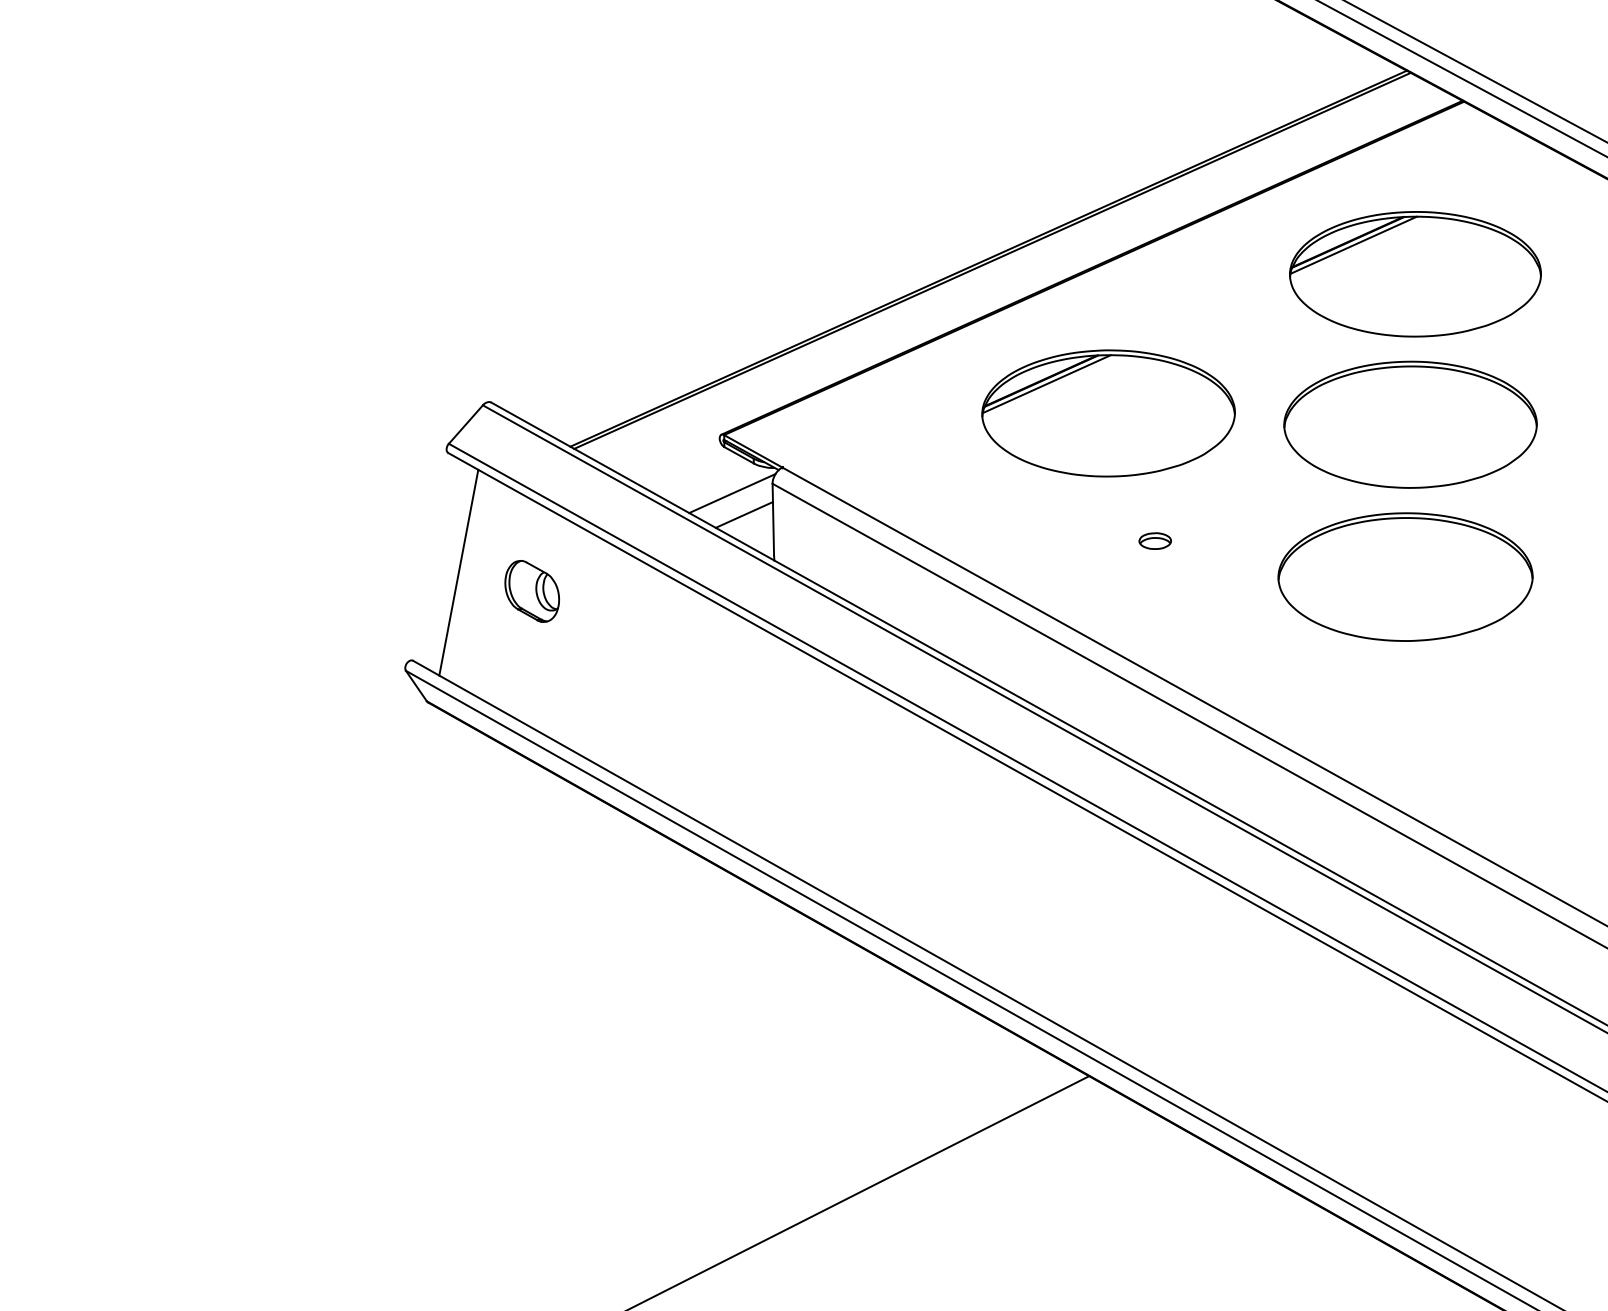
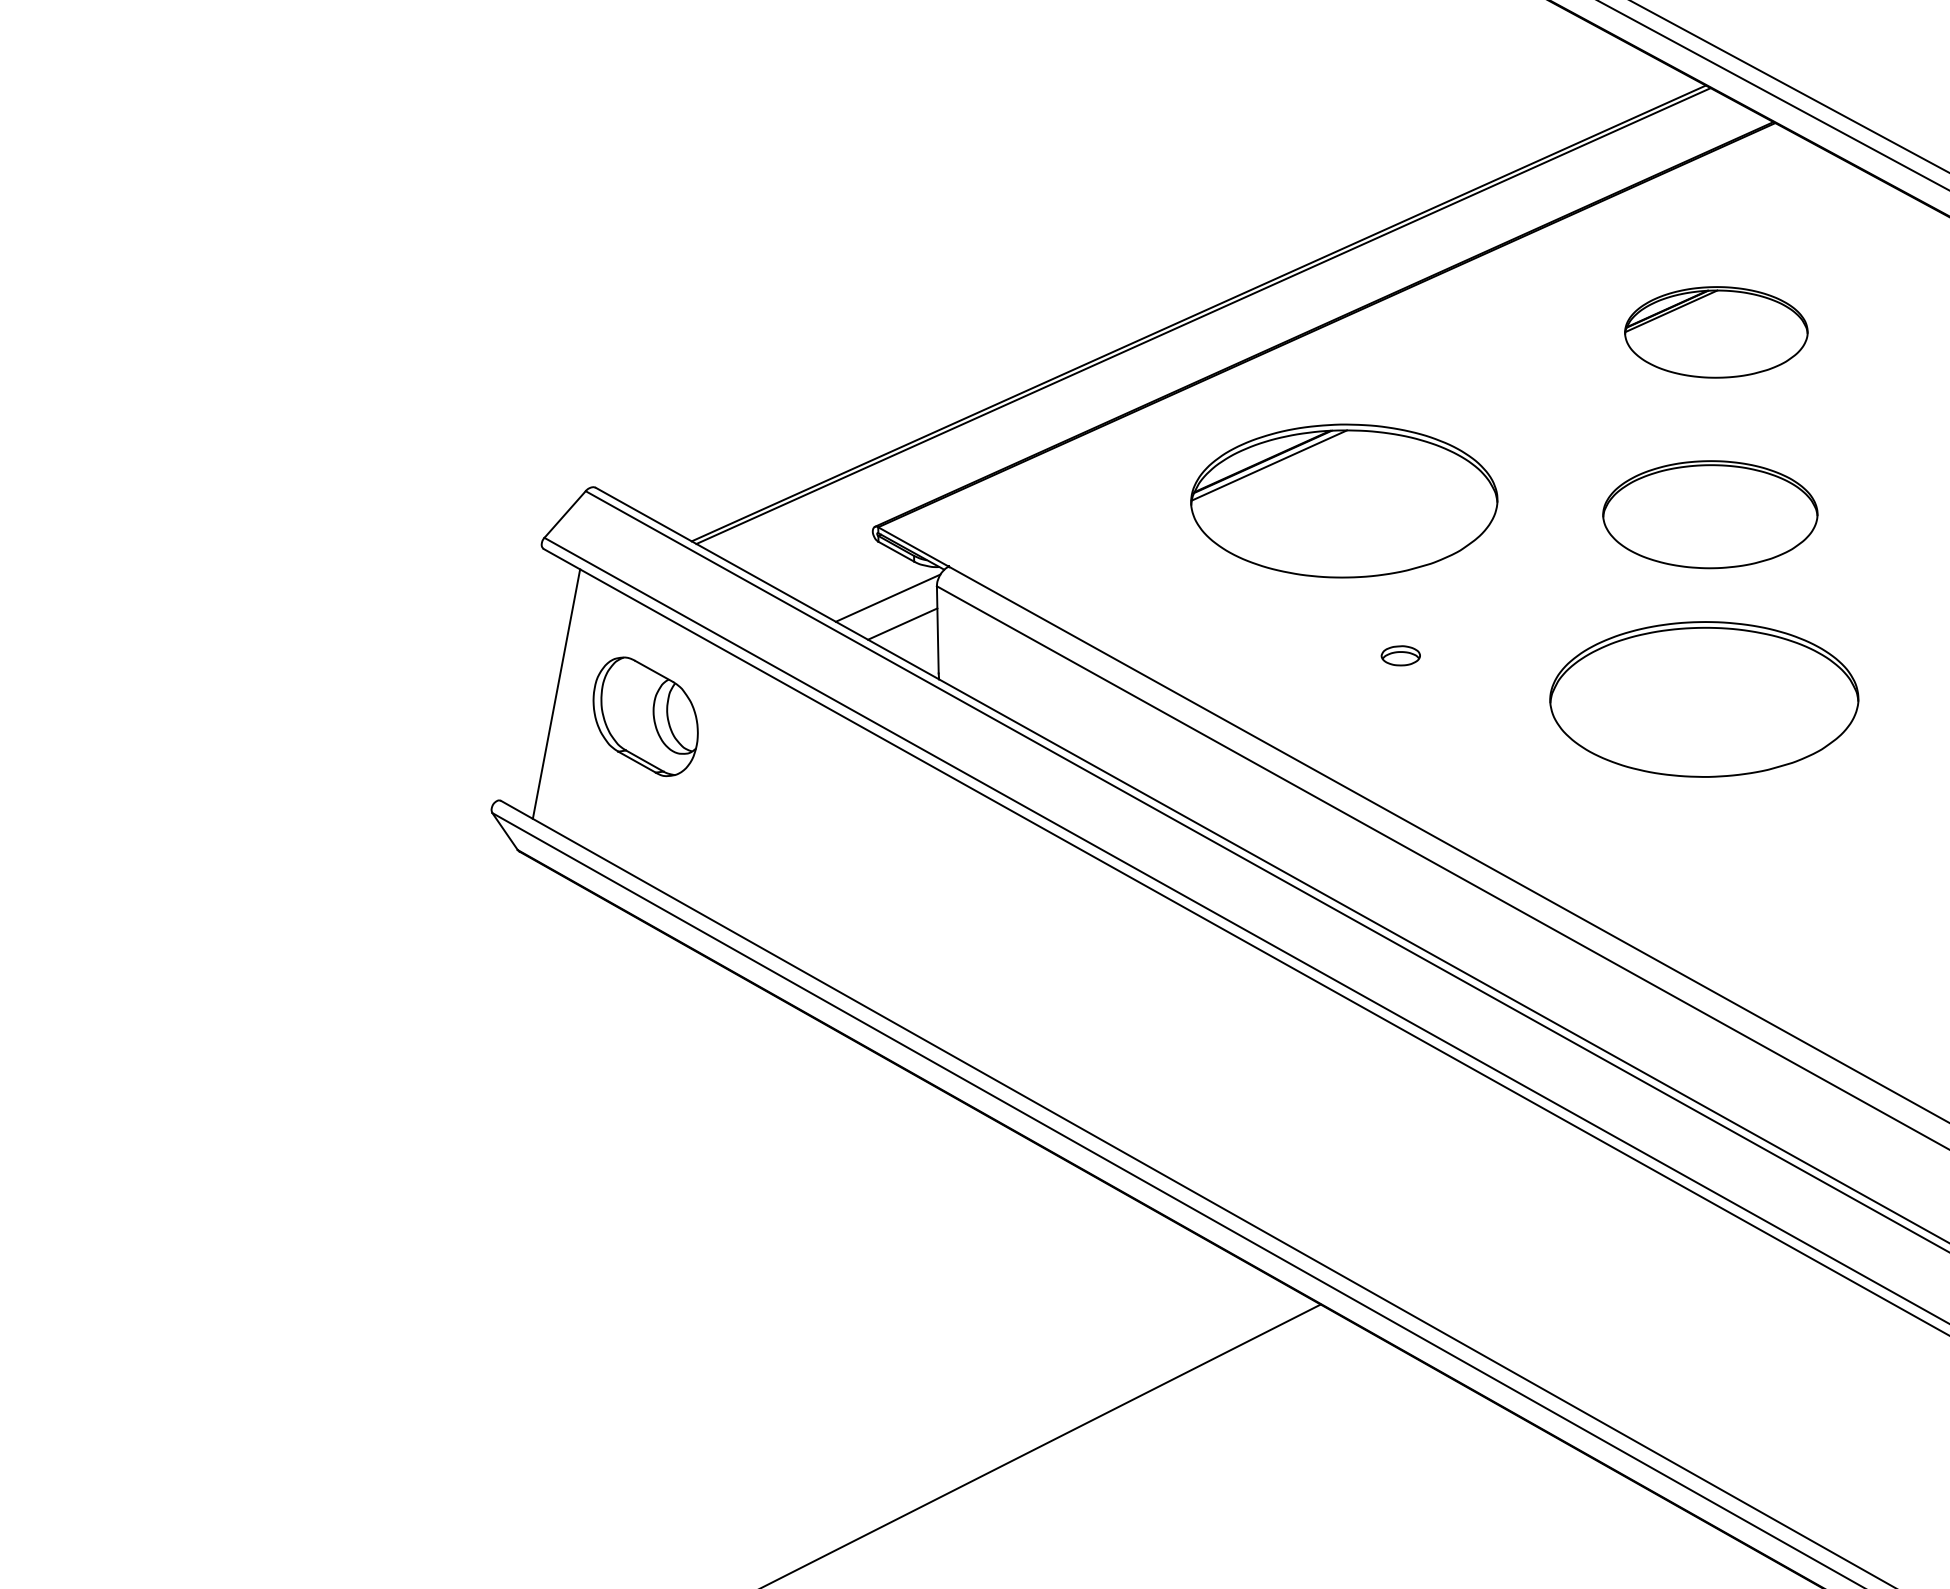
part: (1415, 274) -> (1716, 332), size x0.6
part: (1410, 424) -> (1710, 514), size x0.7
part: (531, 591) -> (644, 716), size x1.6

